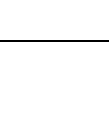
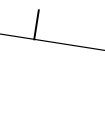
line: (35, 25) -> (37, 24), added

